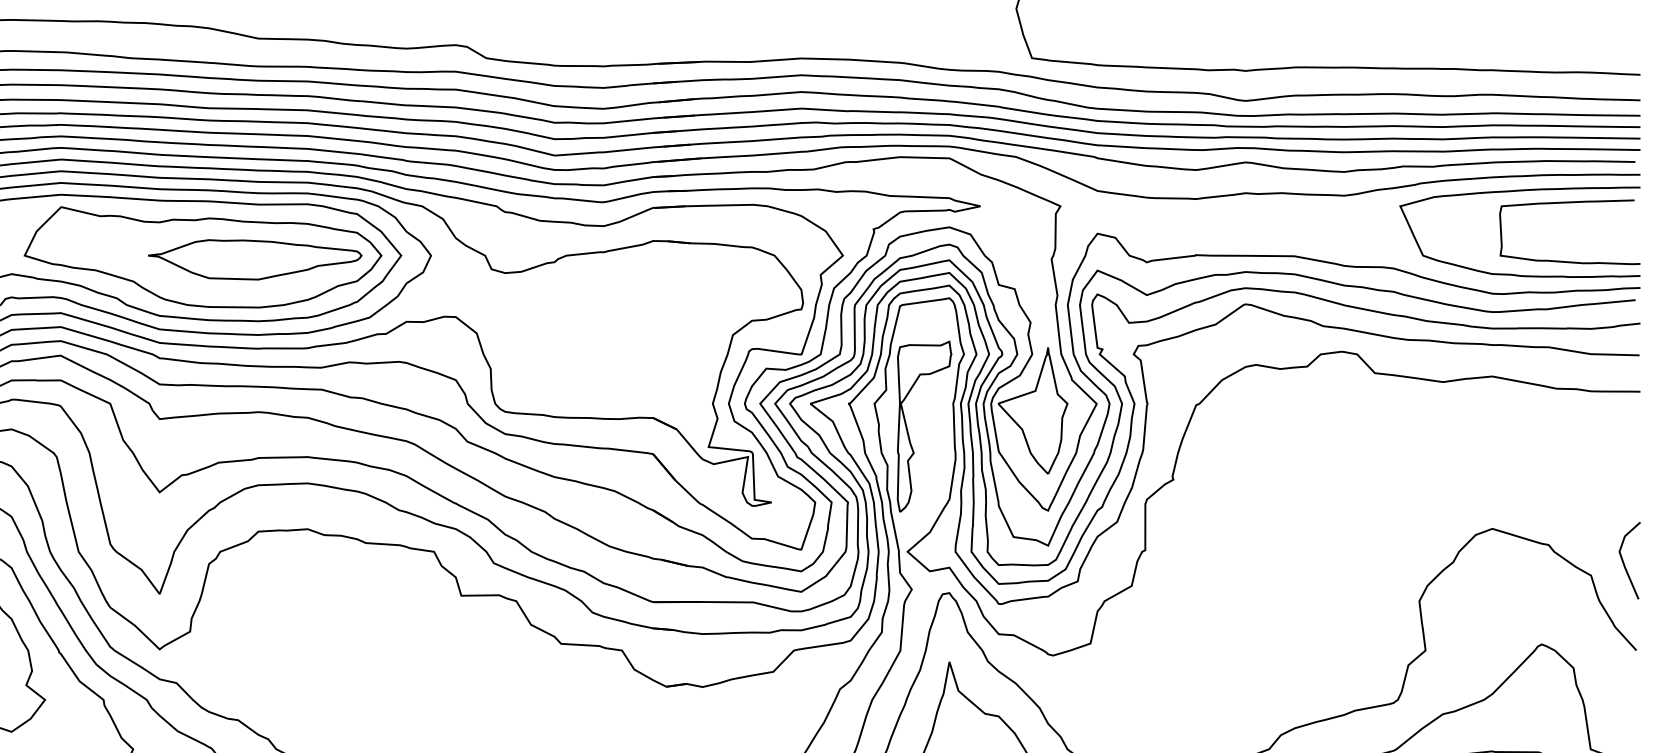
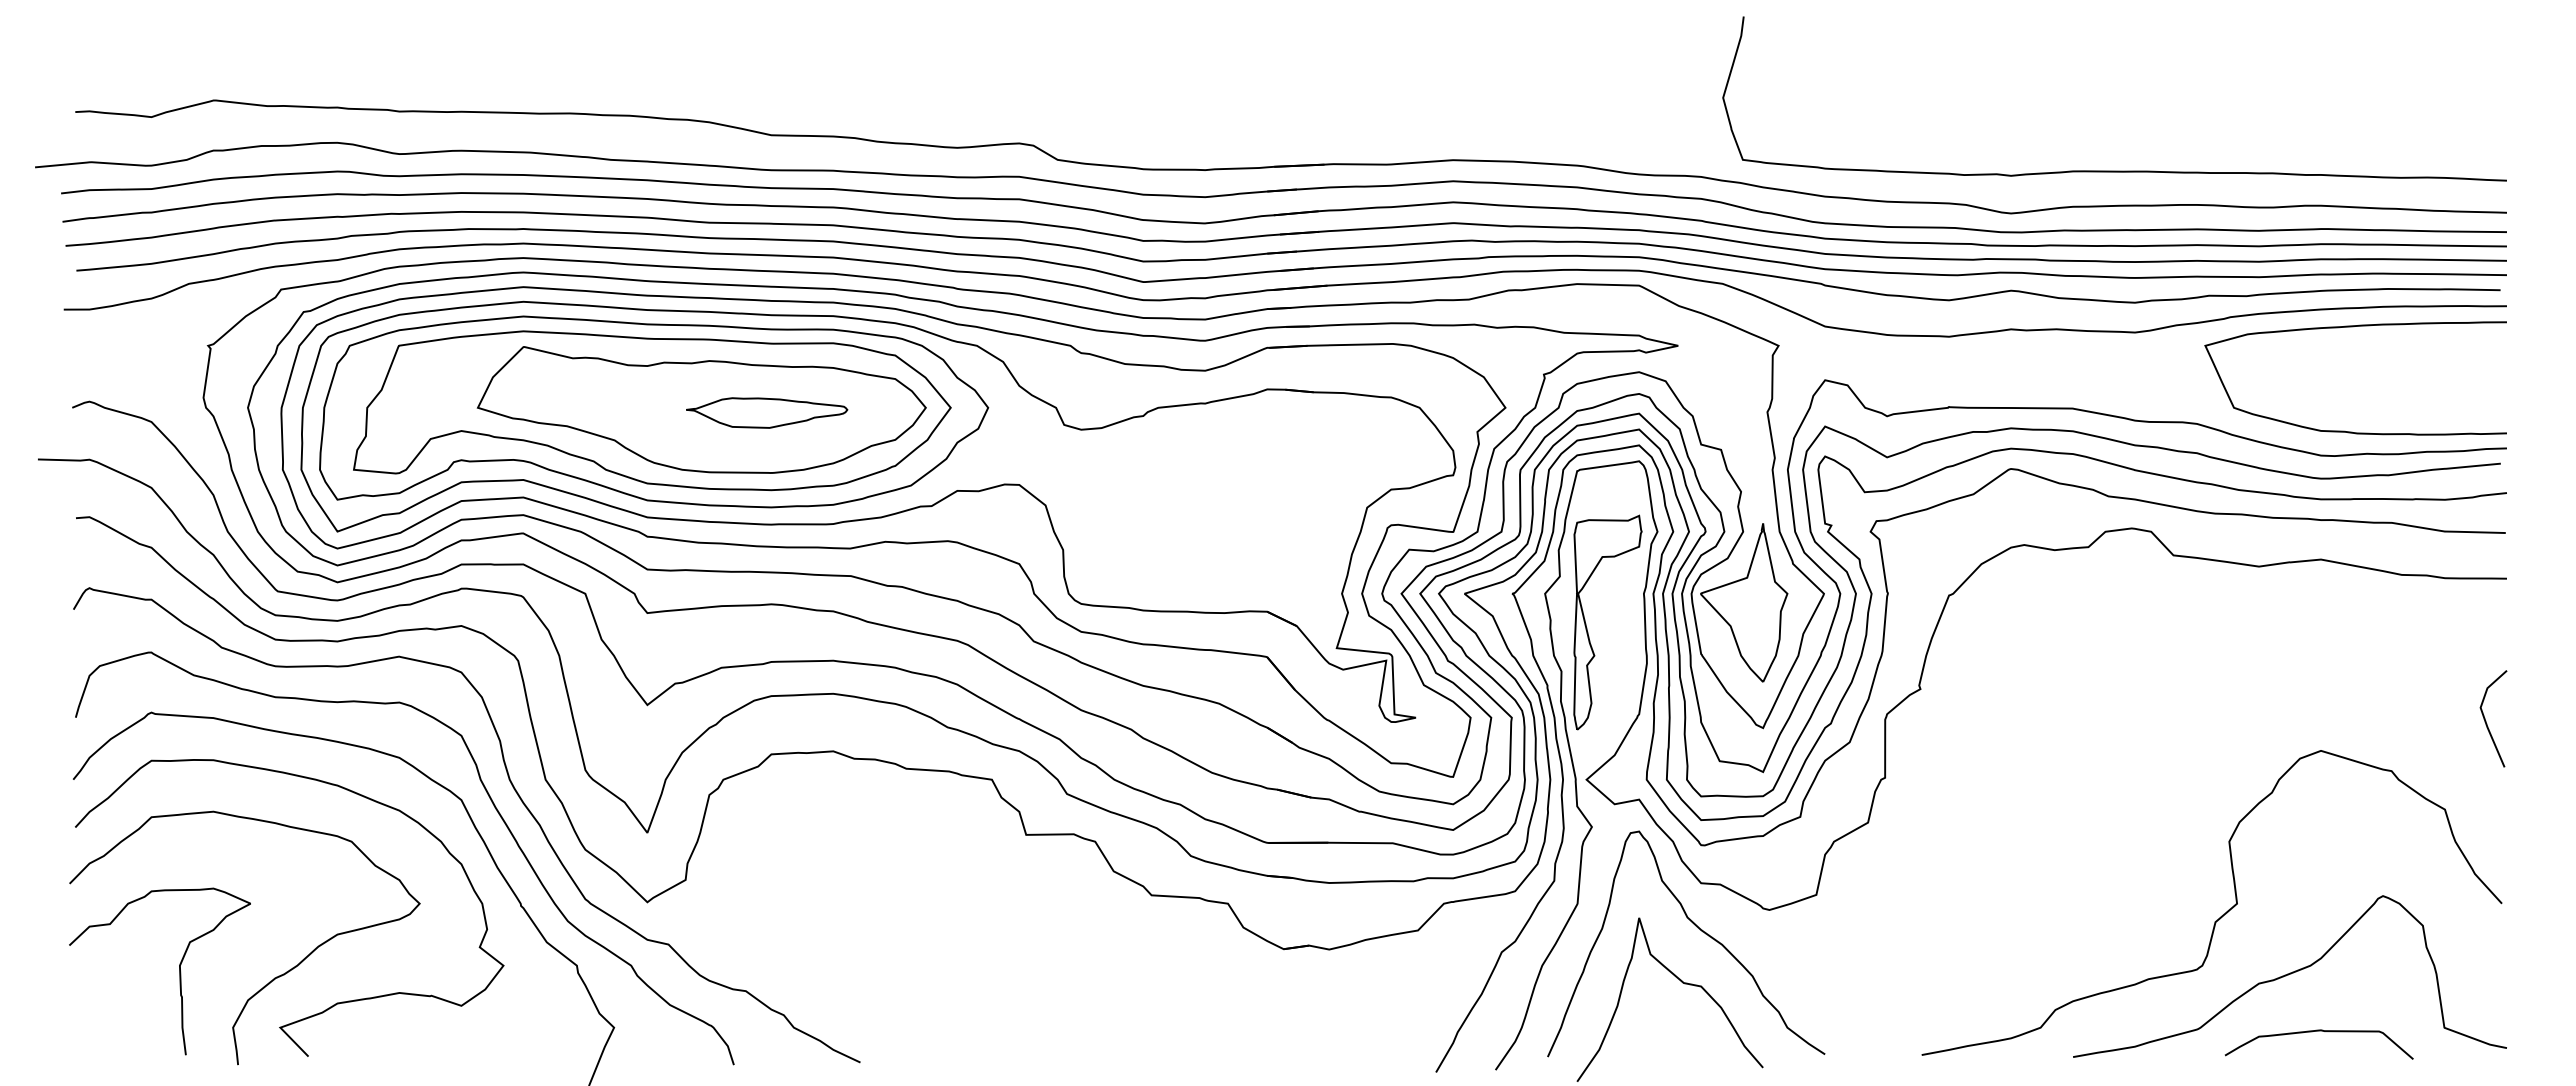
part: (254, 259) -> (766, 412), size x0.6
curve: (1565, 260) -> (2412, 414), removed
line: (1624, 561) -> (2486, 720), moved

